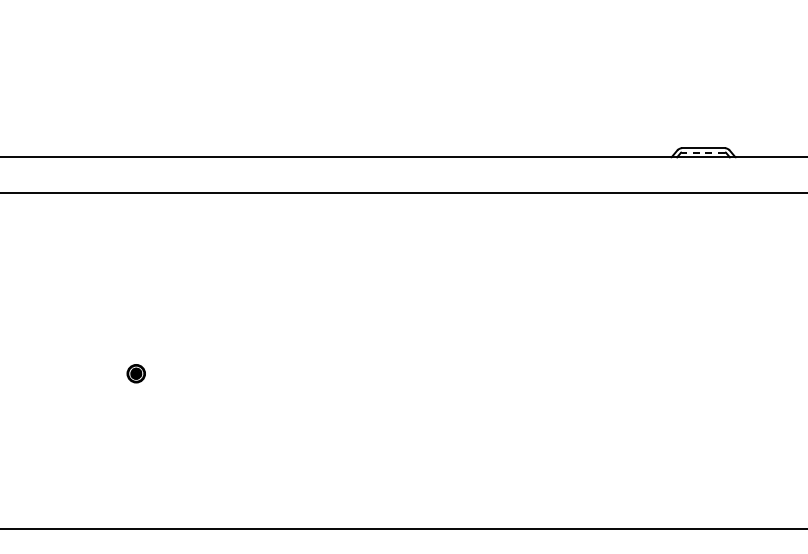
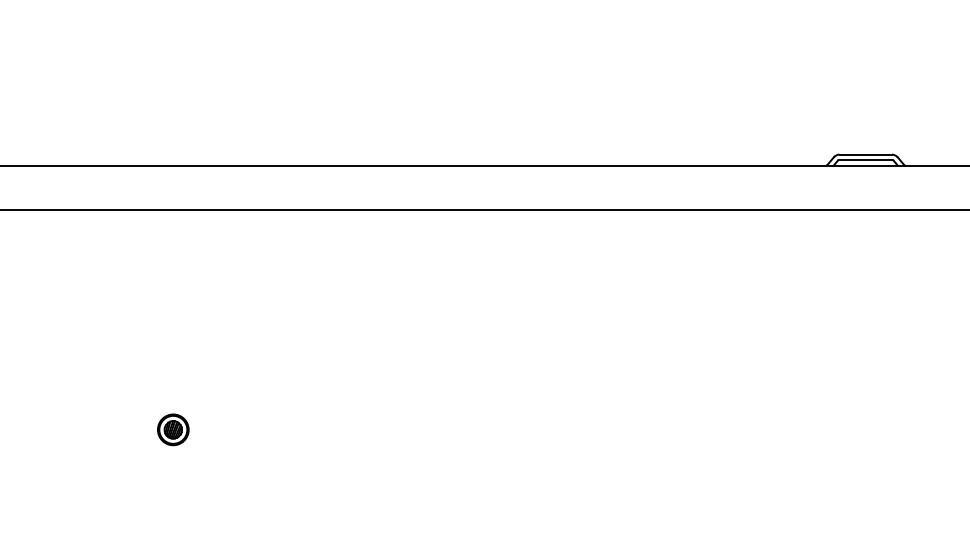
line: (703, 152) -> (865, 159), dashed -> solid
part: (135, 373) -> (172, 429), size x1.43

